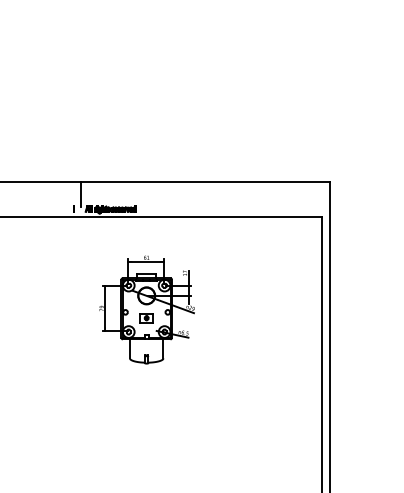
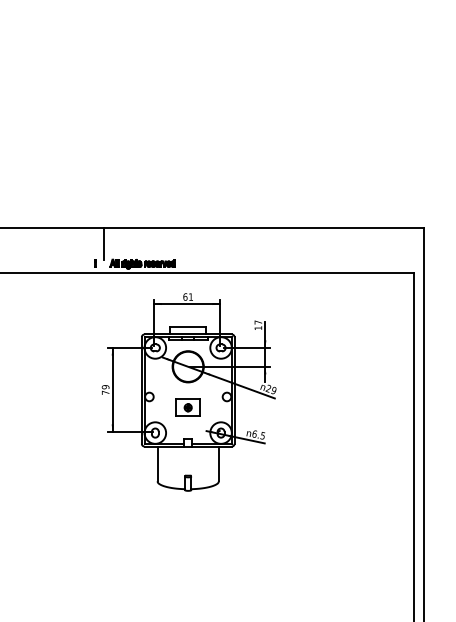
part: (147, 309) -> (189, 392), size x1.43

